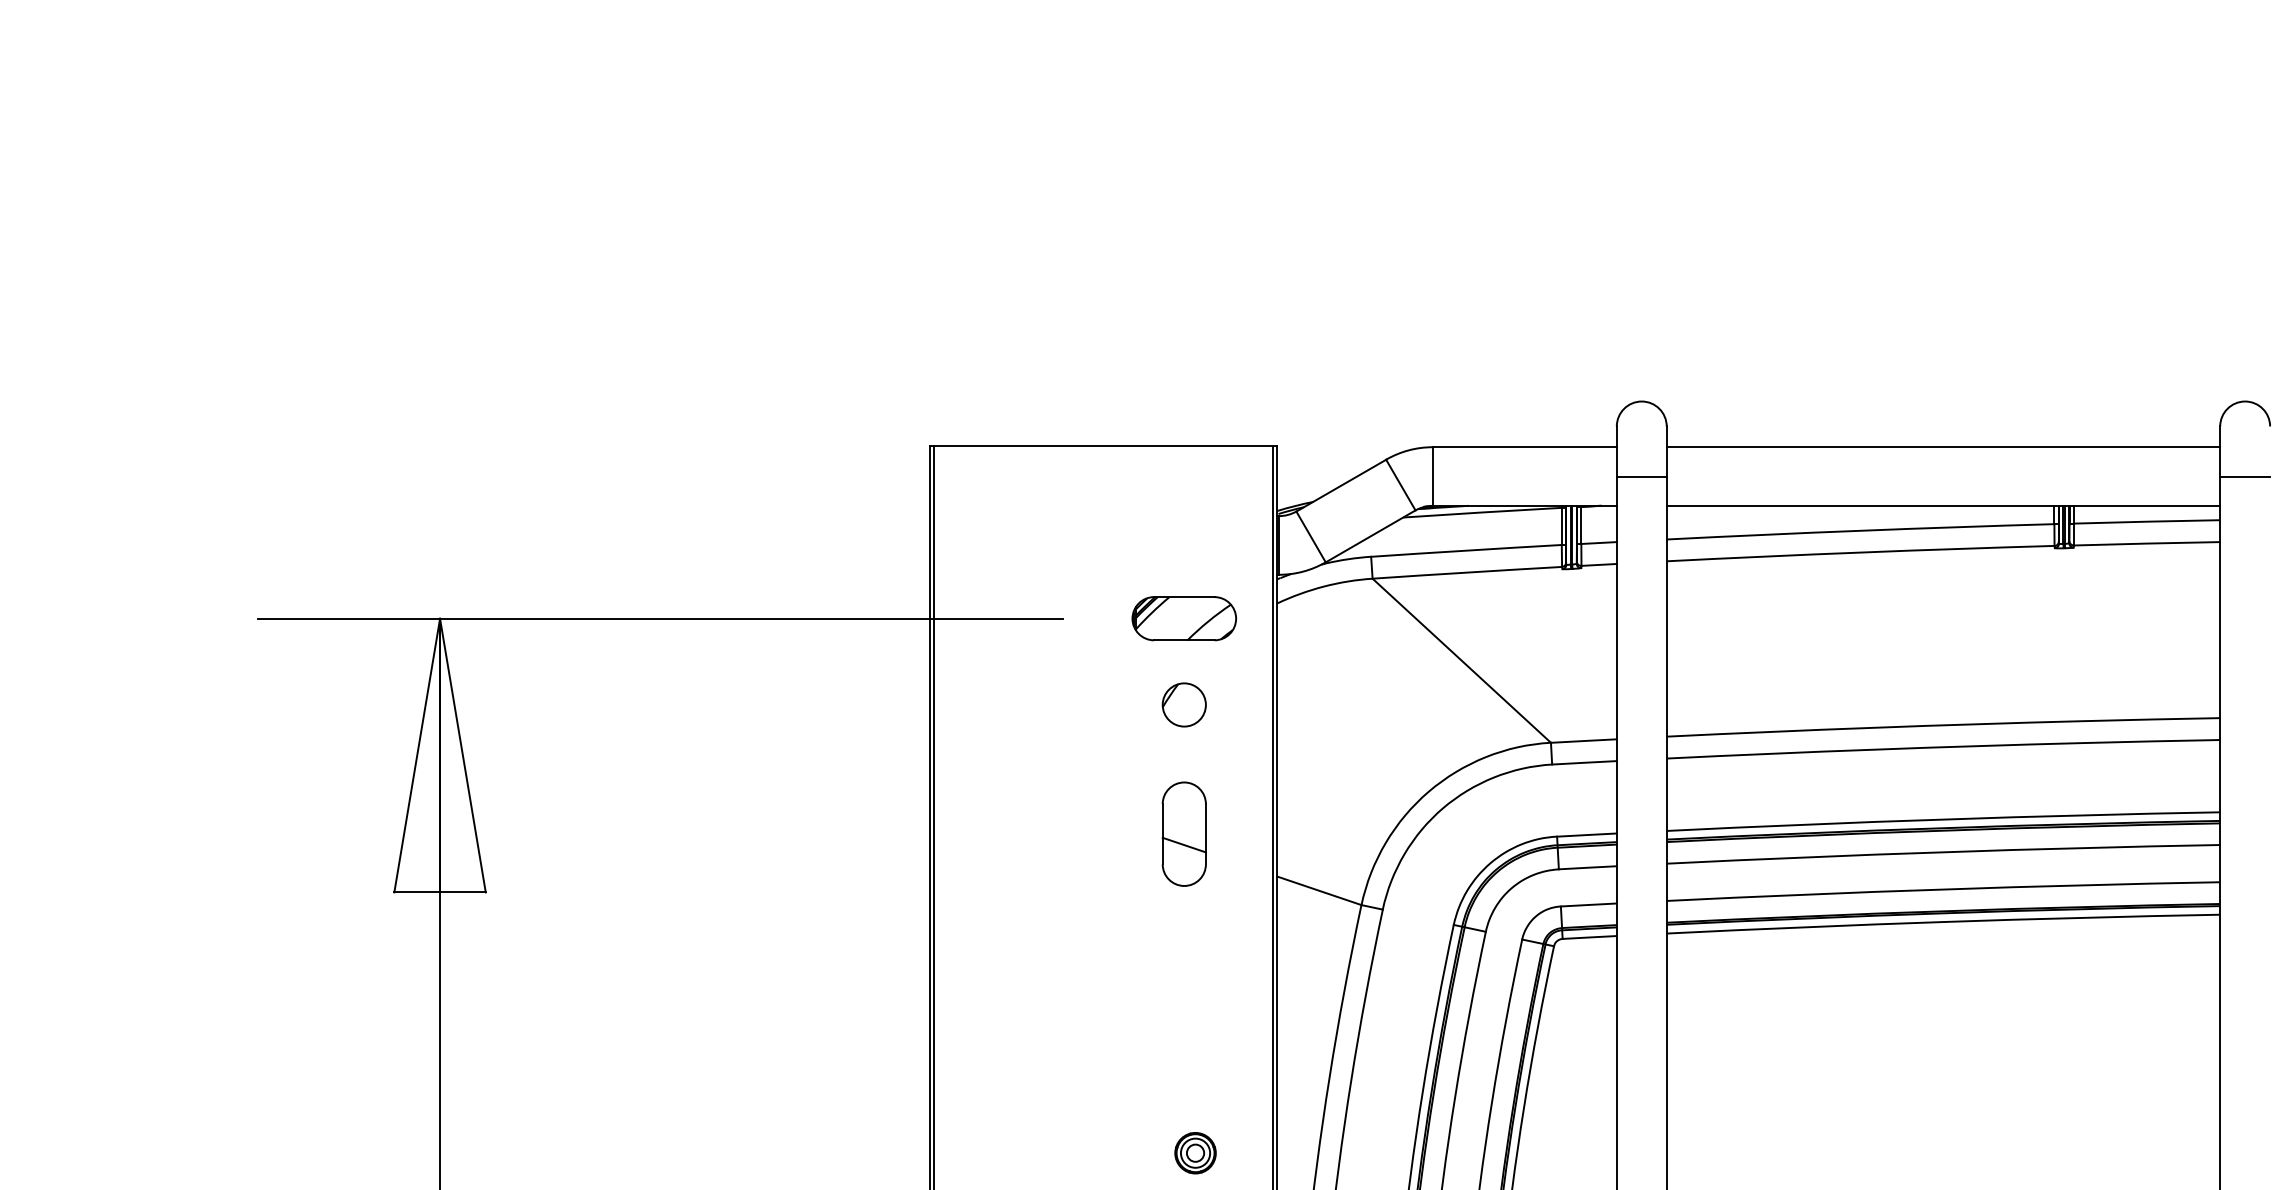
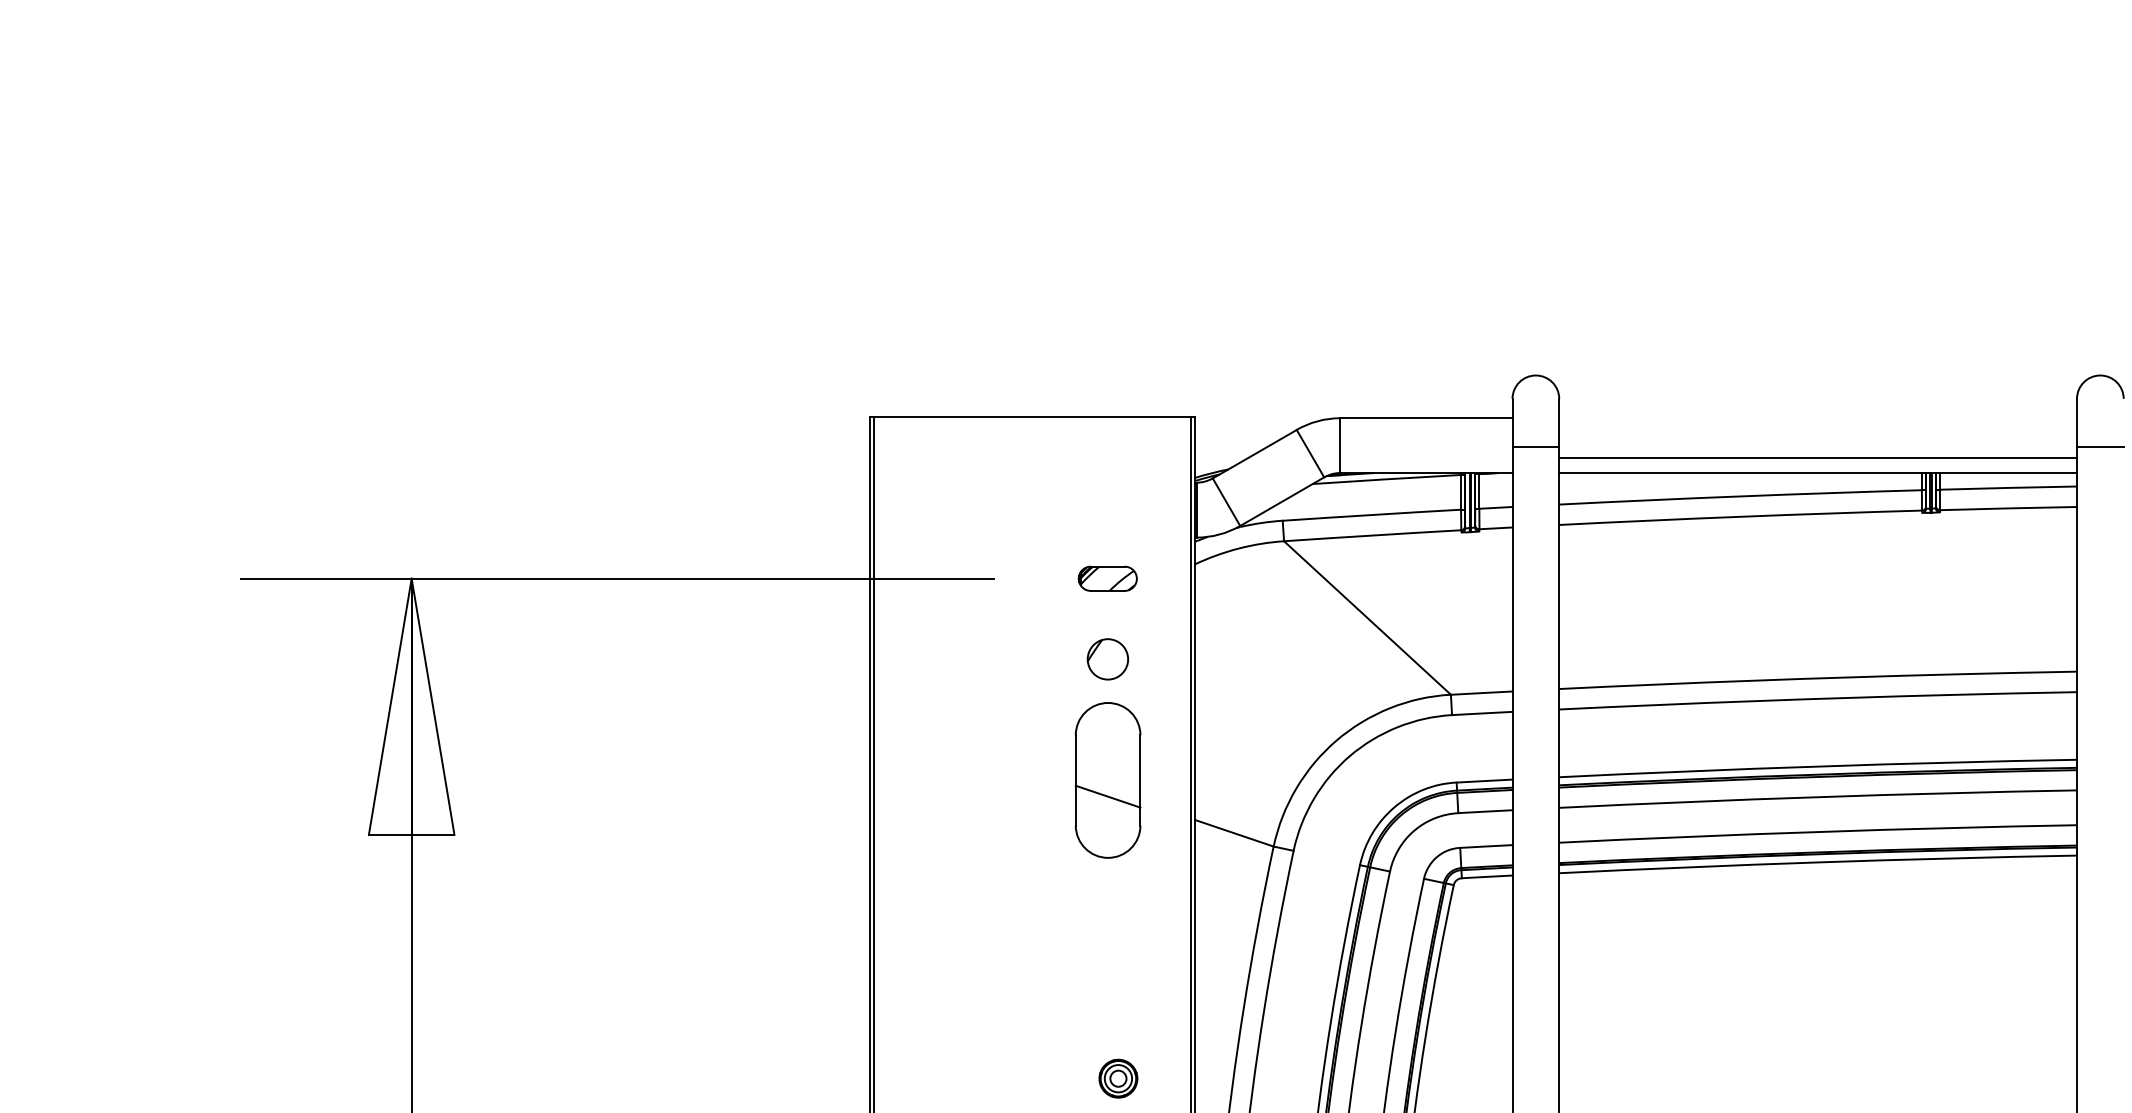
line: (1943, 447) -> (1818, 457), moved
part: (1183, 618) -> (1107, 578), size x0.6
part: (1183, 833) -> (1107, 779), size x1.6

